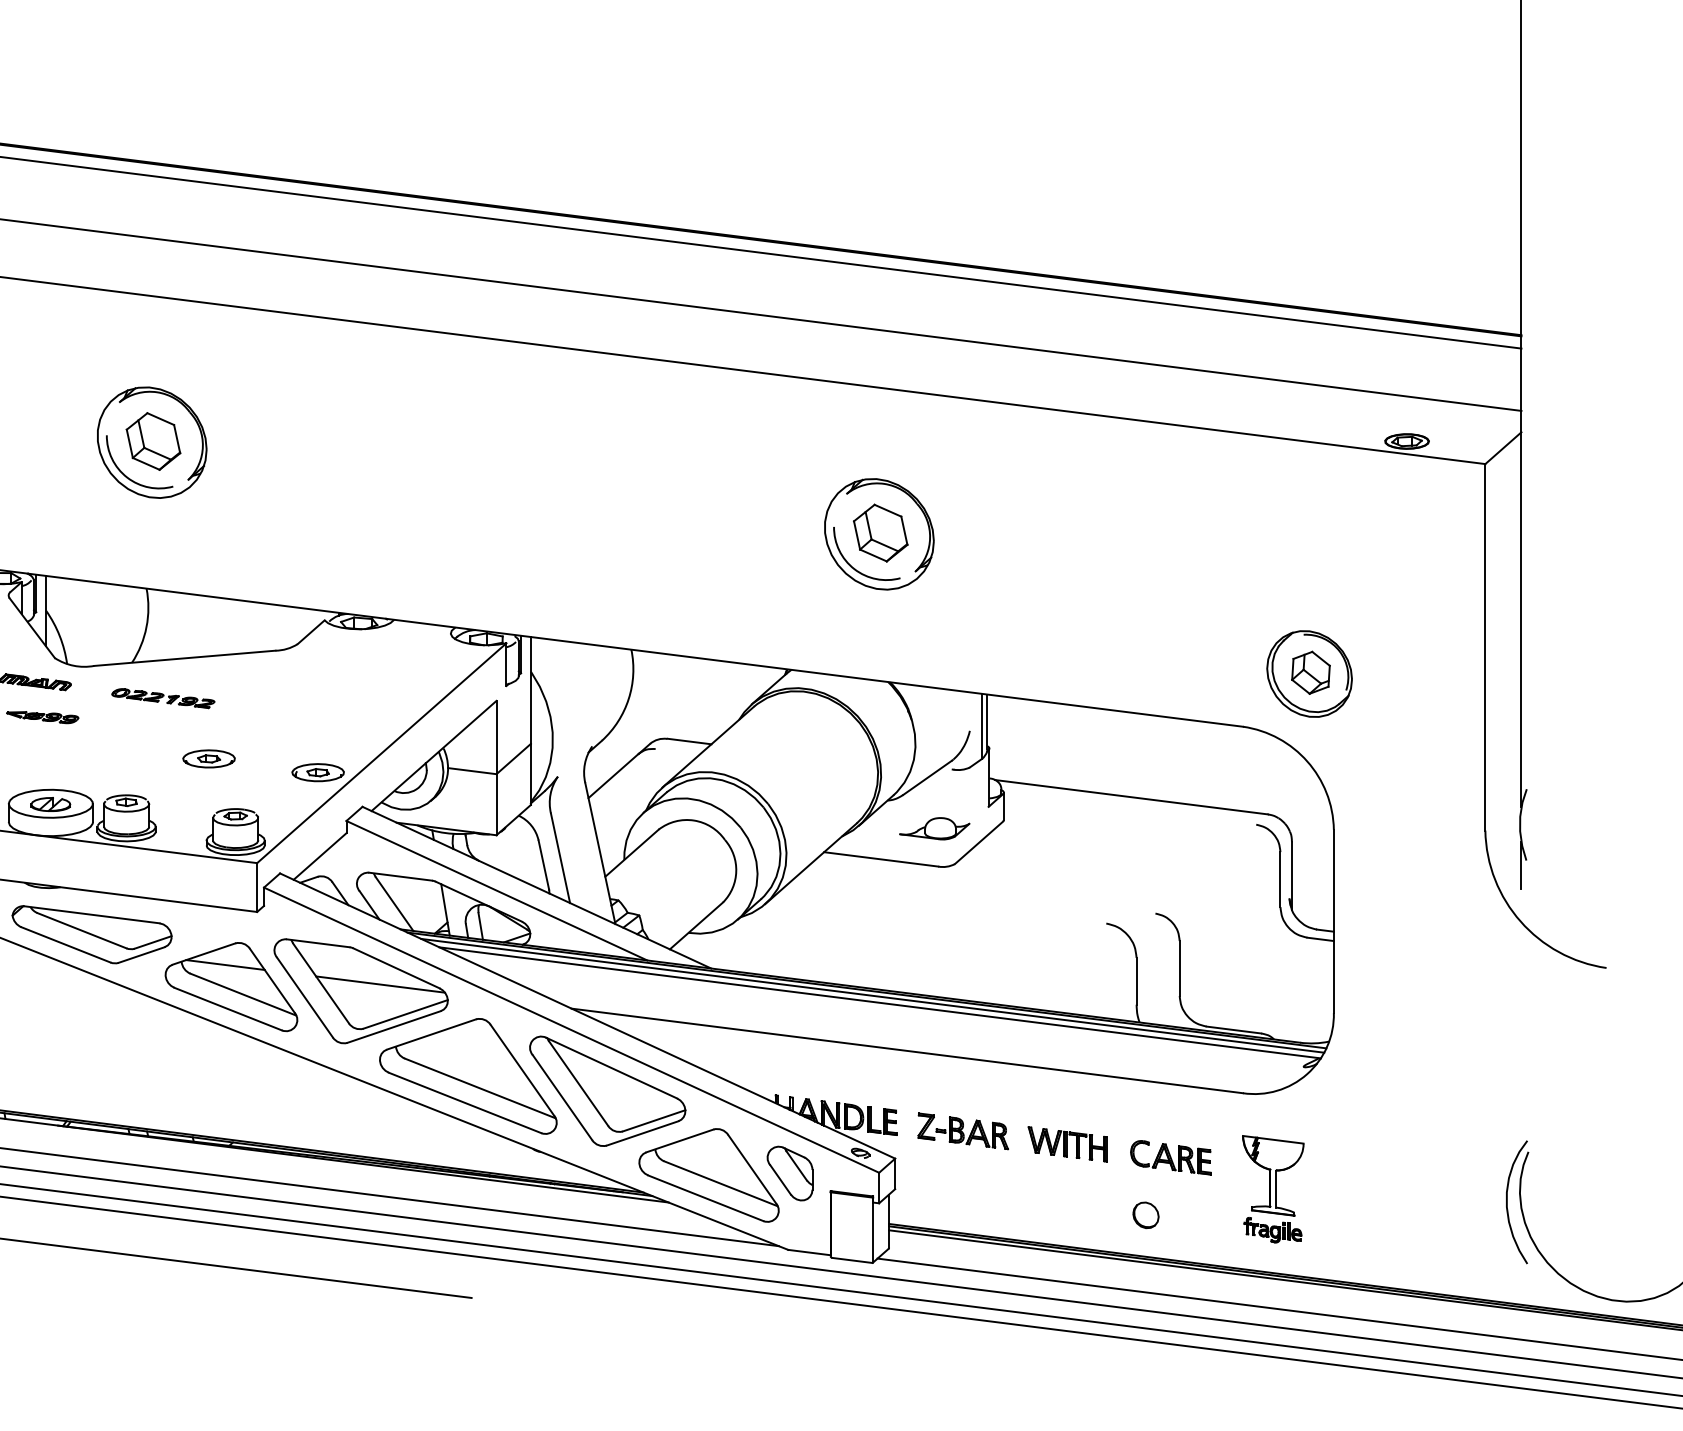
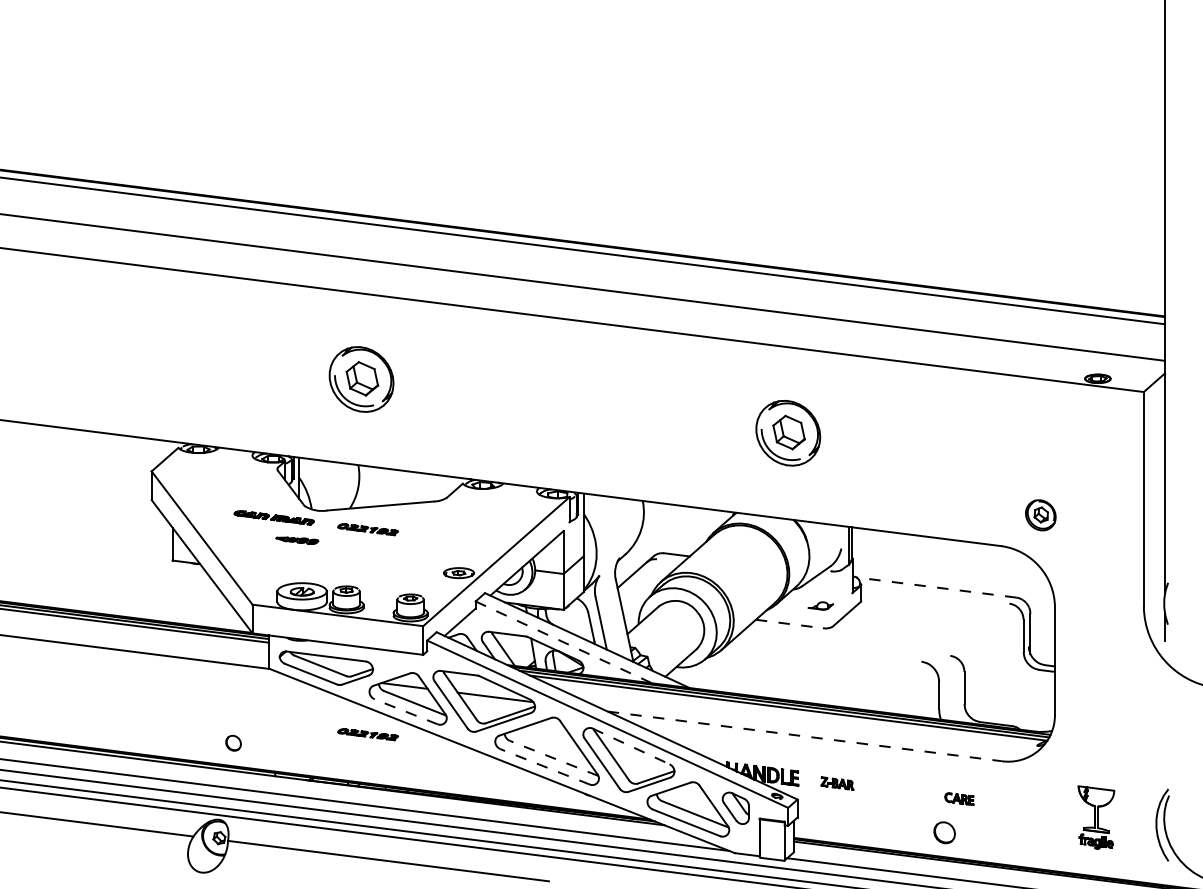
part: (1309, 674) -> (1040, 515), size x0.6
part: (208, 757) -> (394, 564), removed
line: (1131, 797) -> (936, 587), solid -> dashed
part: (934, 827) -> (820, 605), size x0.6
line: (881, 860) -> (789, 624), solid -> dashed
line: (497, 890) -> (564, 642), solid -> dashed
line: (228, 1008) -> (406, 711), solid -> dashed
part: (162, 1047) -> (367, 734), added
line: (906, 1051) -> (804, 736), solid -> dashed
line: (612, 1068) -> (631, 746), solid -> dashed
line: (480, 1088) -> (554, 758), solid -> dashed
line: (463, 1102) -> (544, 766), solid -> dashed
part: (963, 1131) -> (837, 783), size x0.6
part: (1067, 1144) -> (898, 791), removed
part: (1171, 1156) -> (959, 798), size x0.6
part: (1273, 1189) -> (1096, 817), moved
part: (1145, 1214) -> (944, 832), size x1.4

